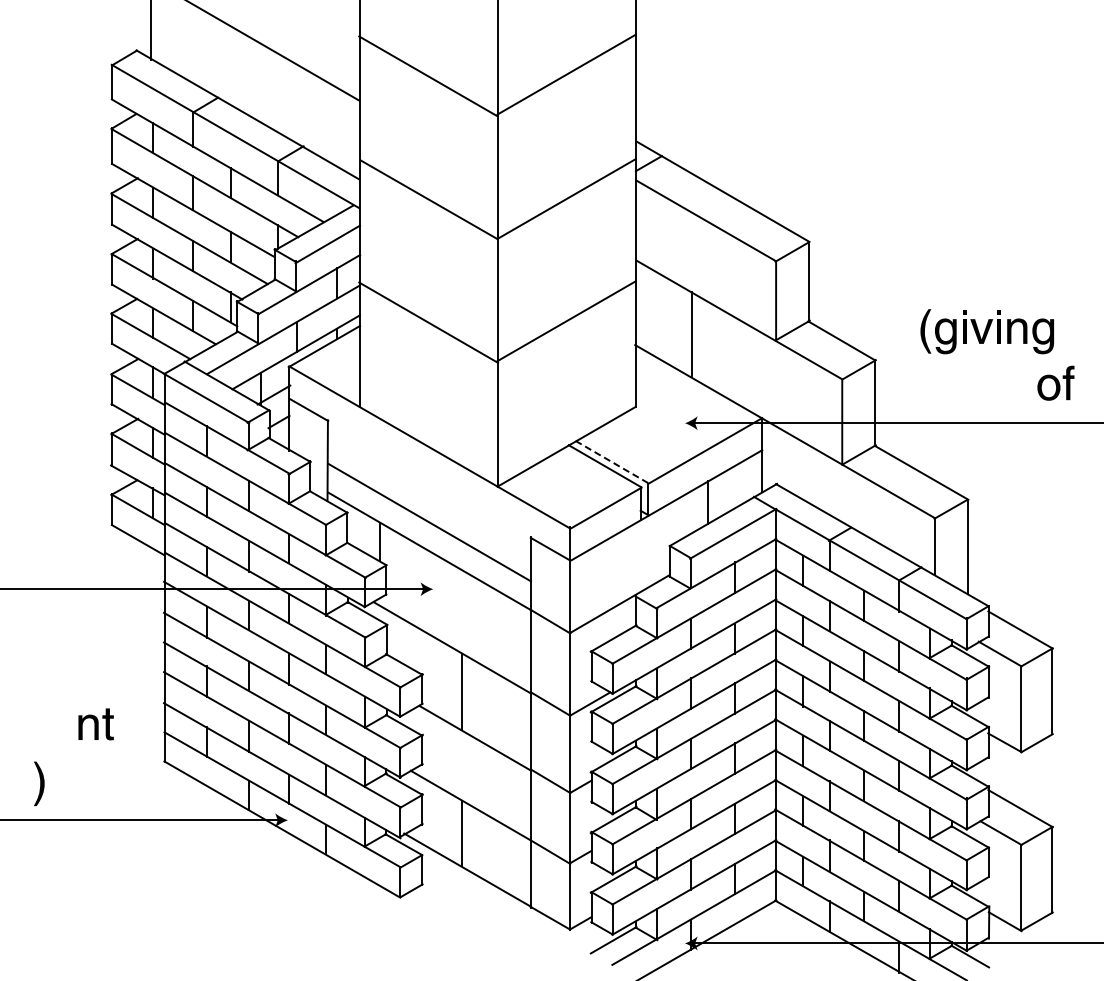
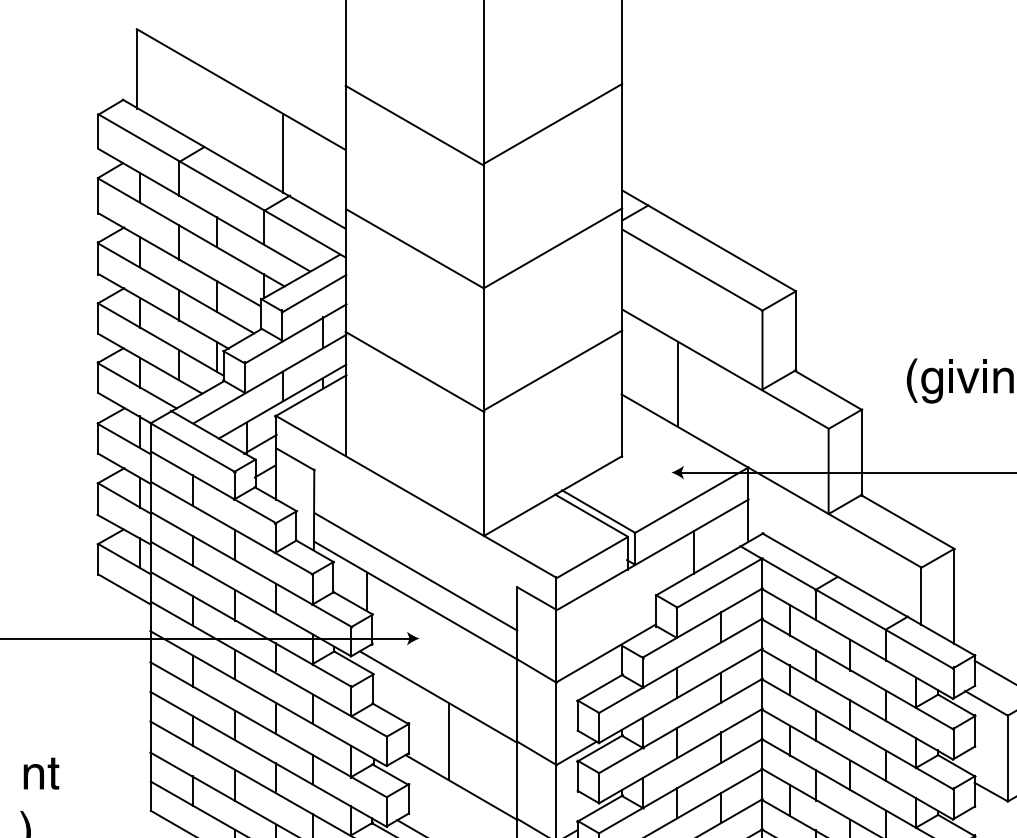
line: (296, 104) -> (282, 153), added
line: (612, 462) -> (598, 511), dashed -> solid
part: (95, 724) -> (40, 773), moved

